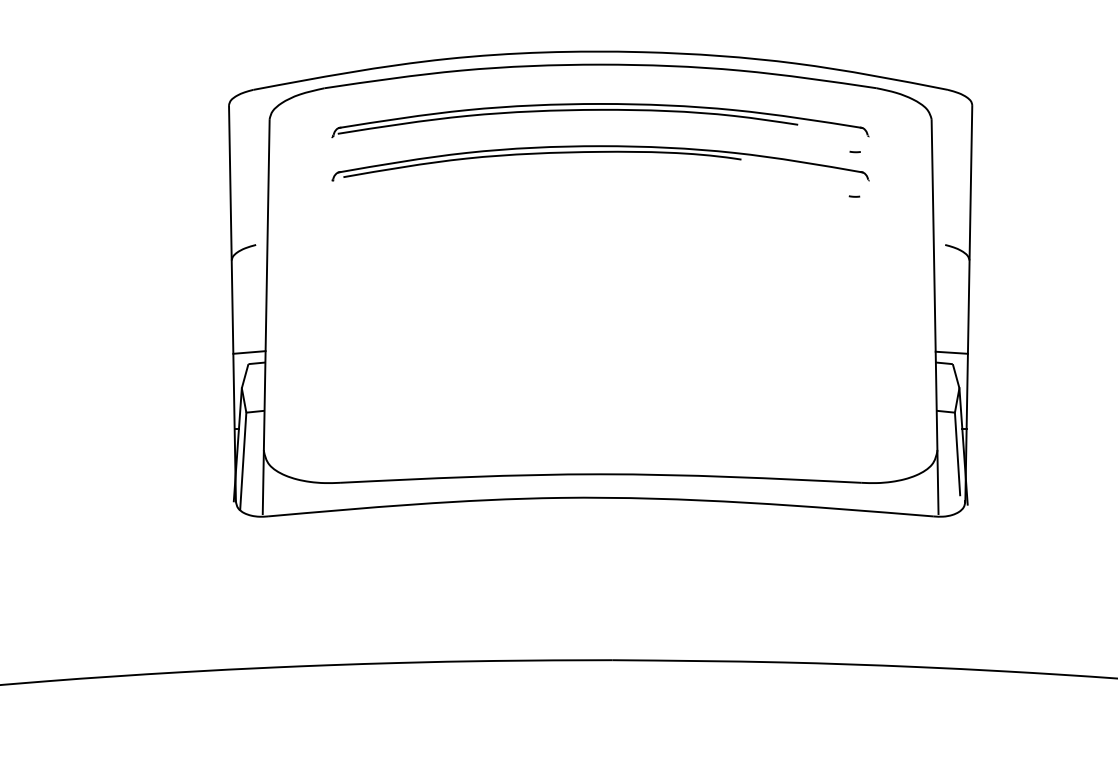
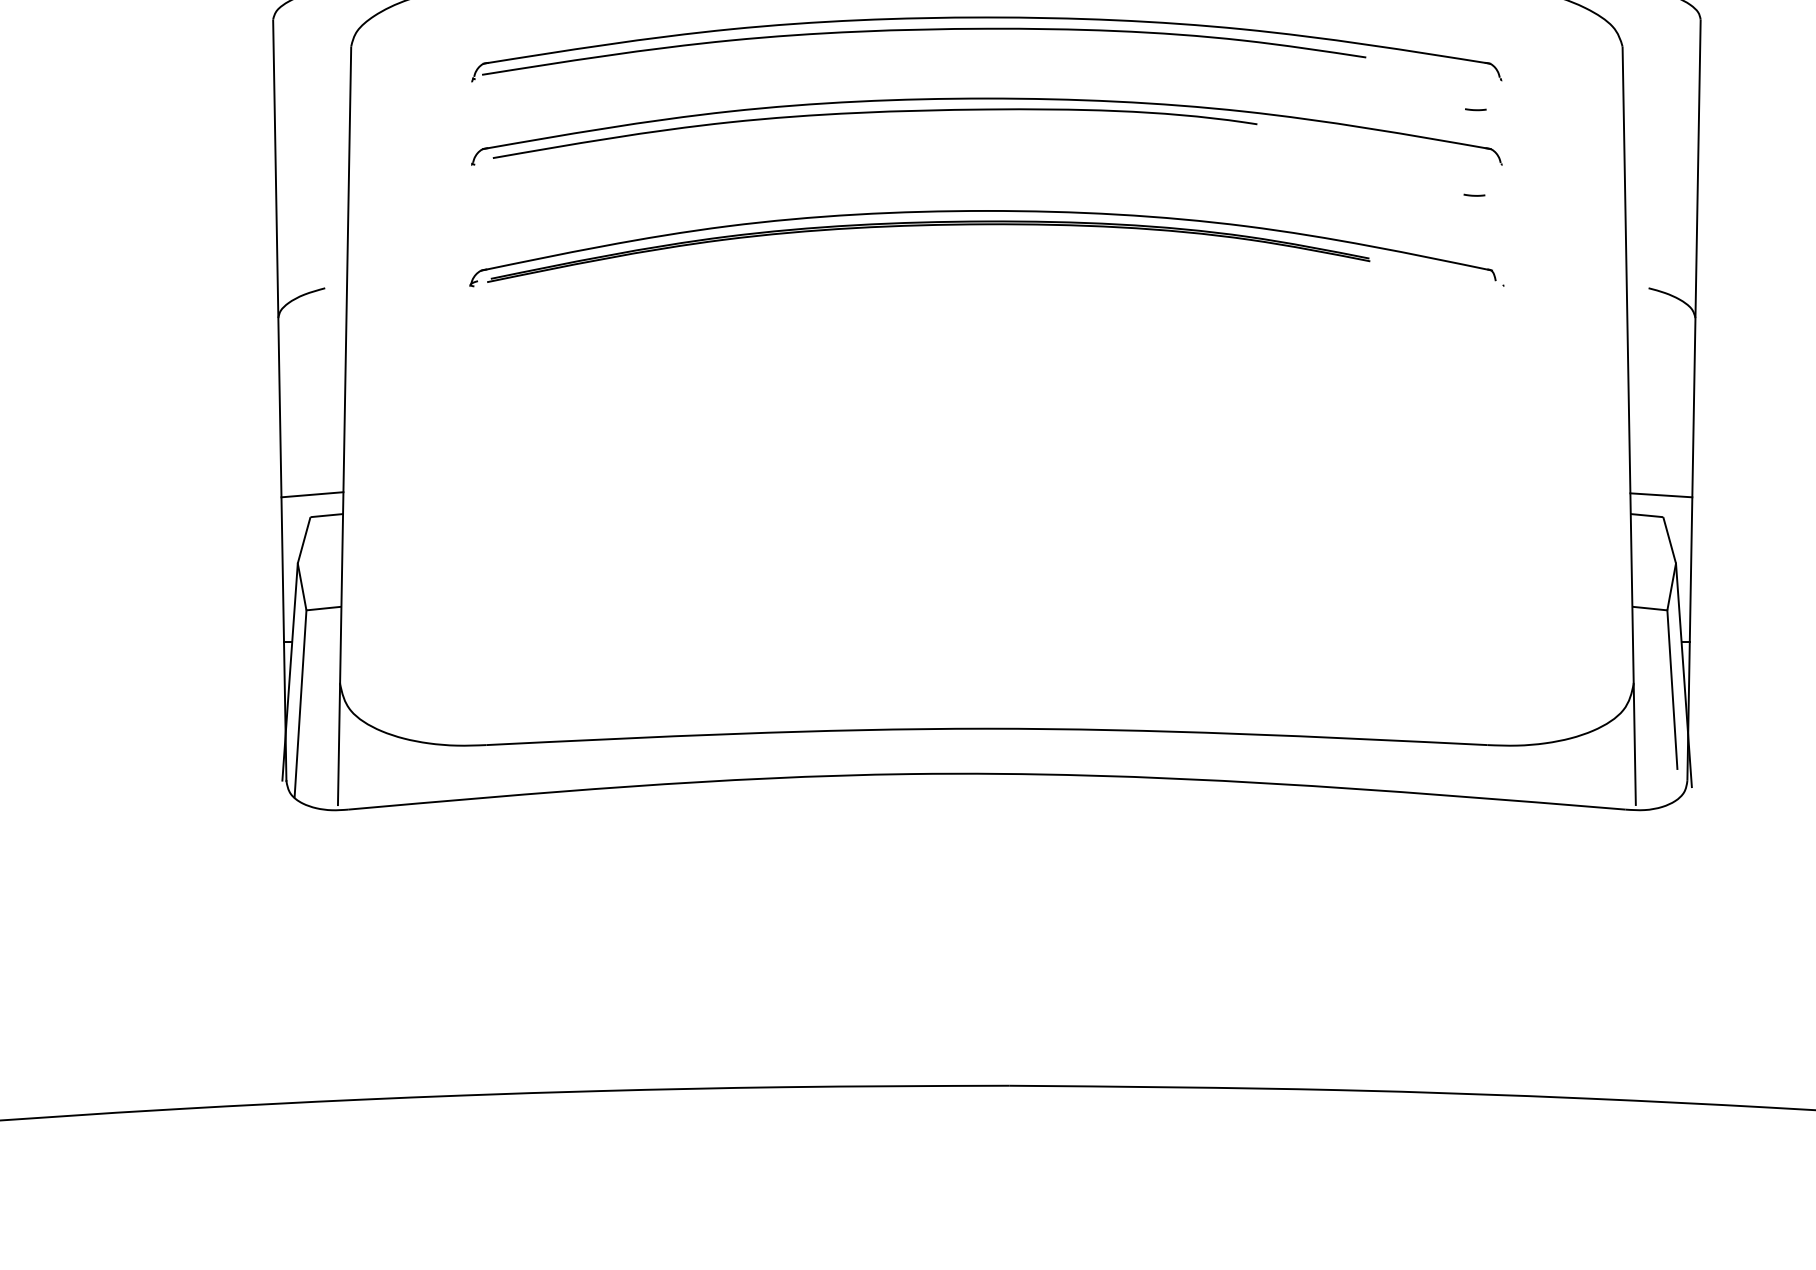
part: (600, 212) -> (986, 225), added

